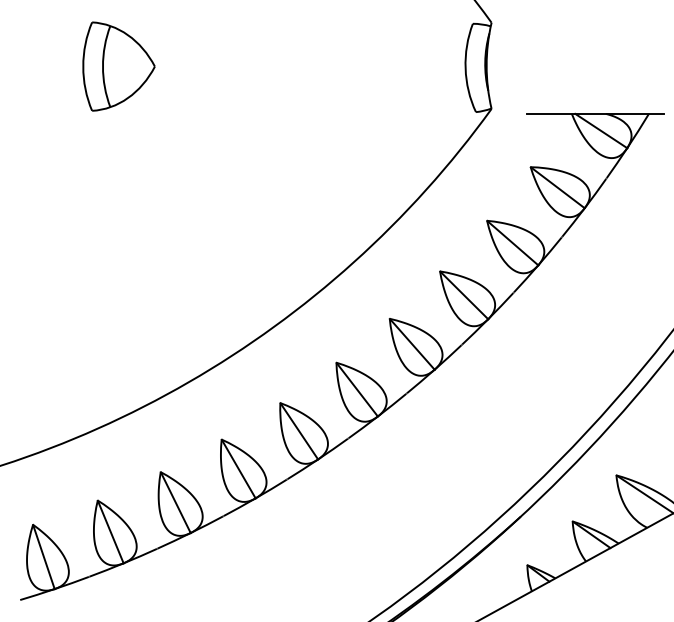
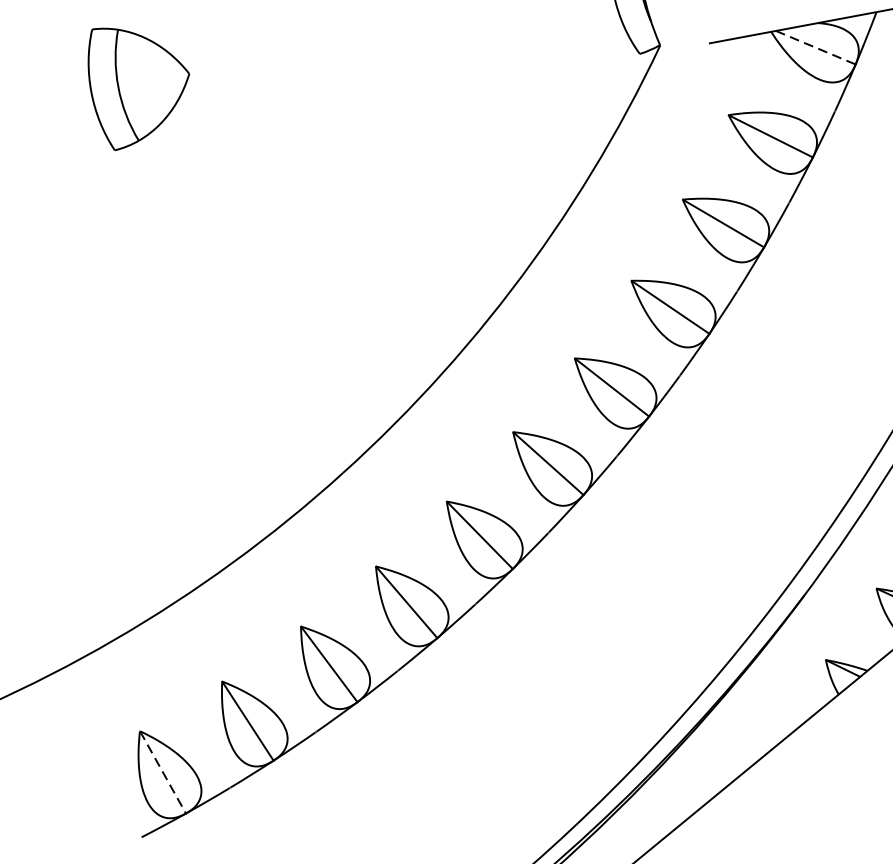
line: (601, 131) -> (816, 48), solid -> dashed
line: (43, 556) -> (162, 771), solid -> dashed

